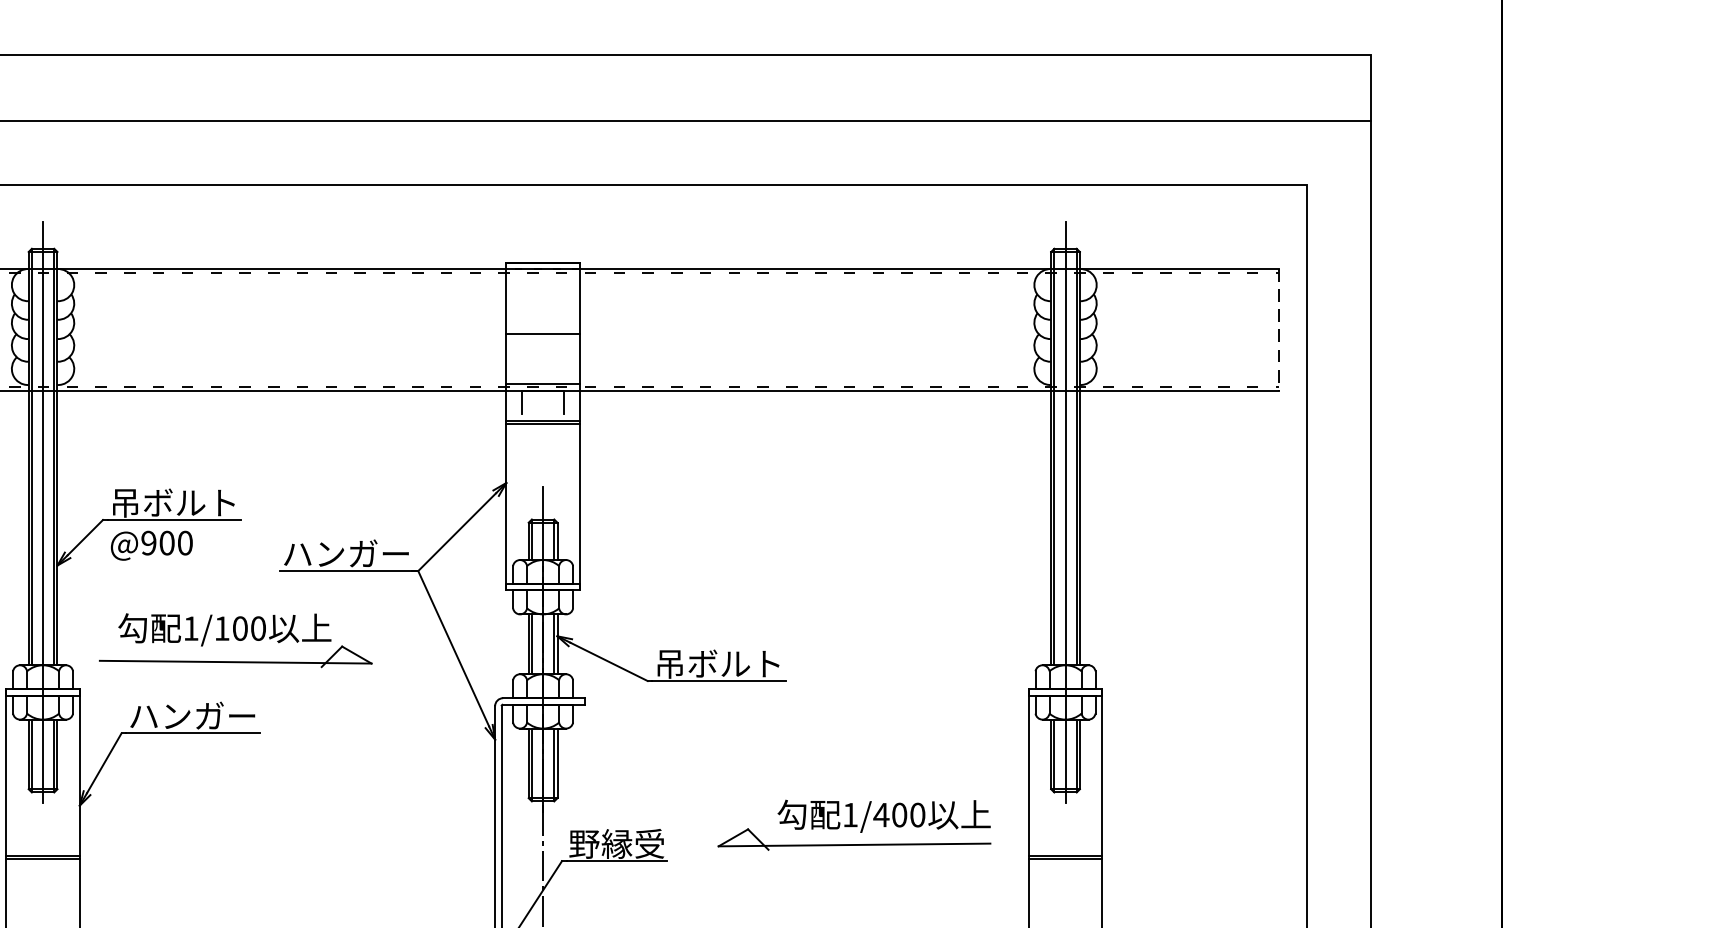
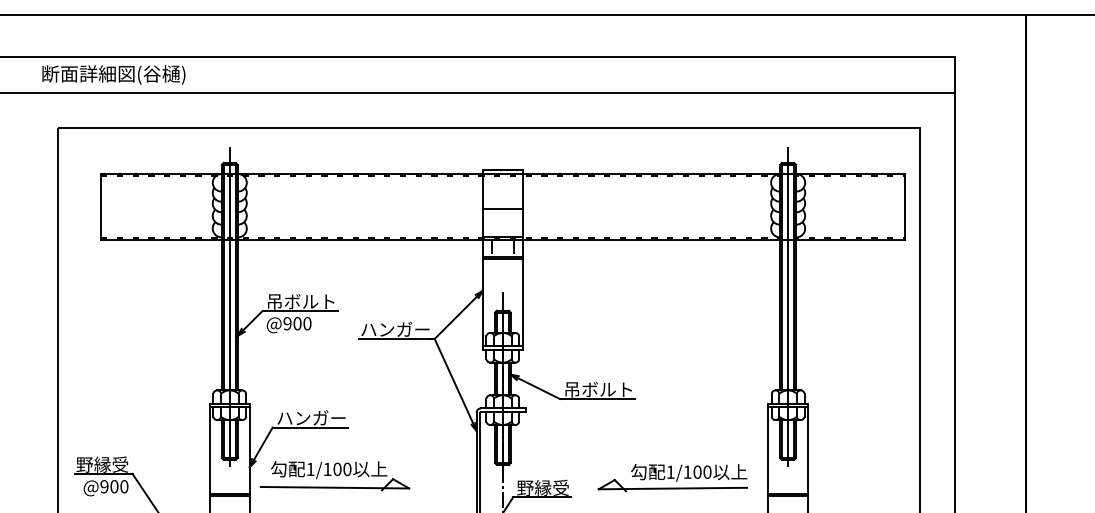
line: (1278, 330) -> (904, 207), dashed -> solid
part: (234, 641) -> (334, 476), moved
text: (881, 813) -> (687, 471), 1/400 -> 1/100

